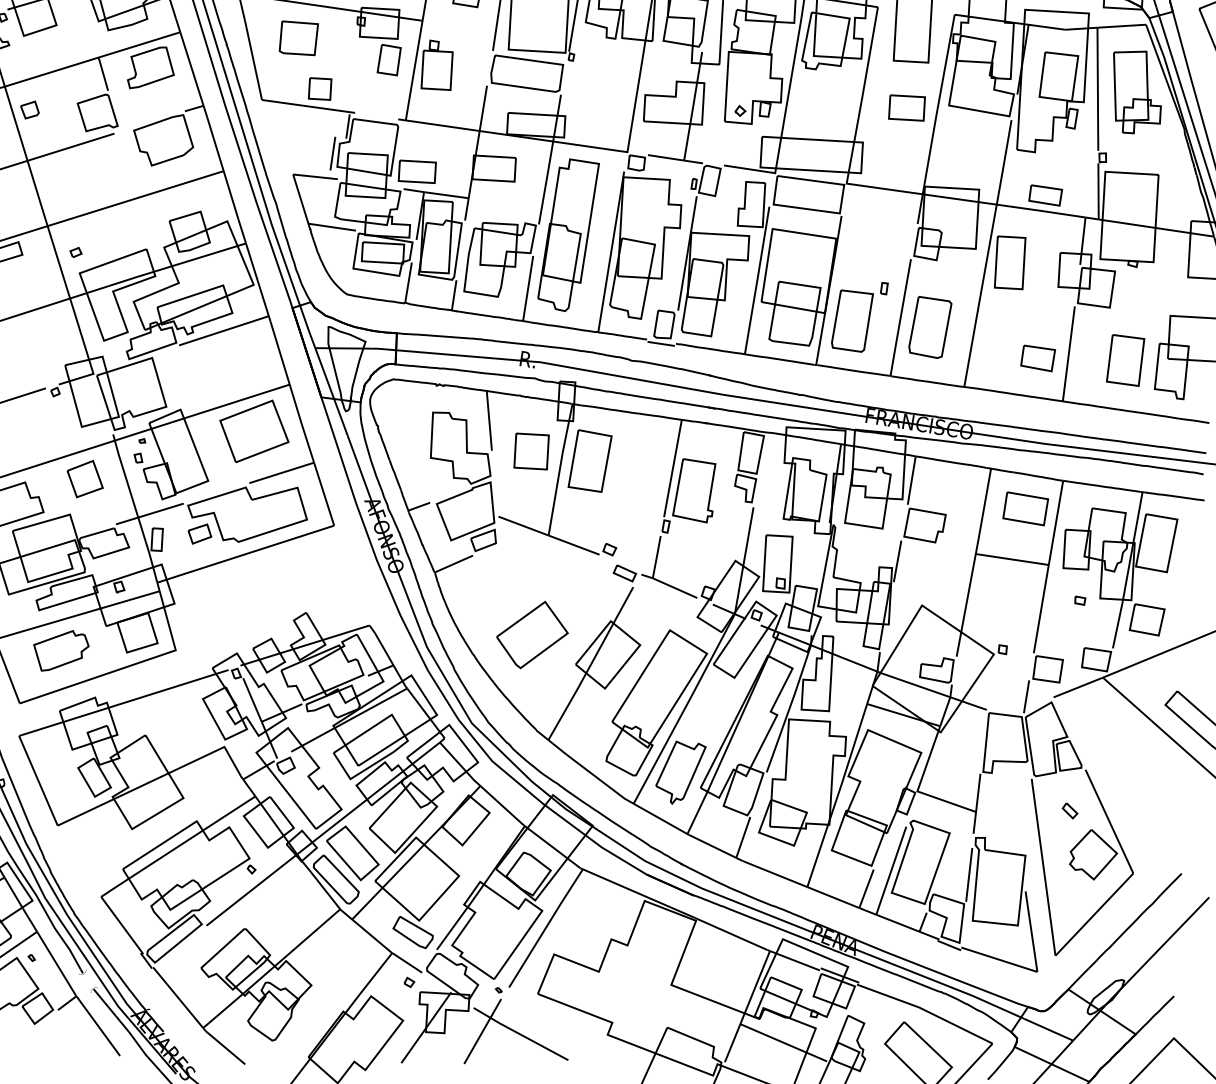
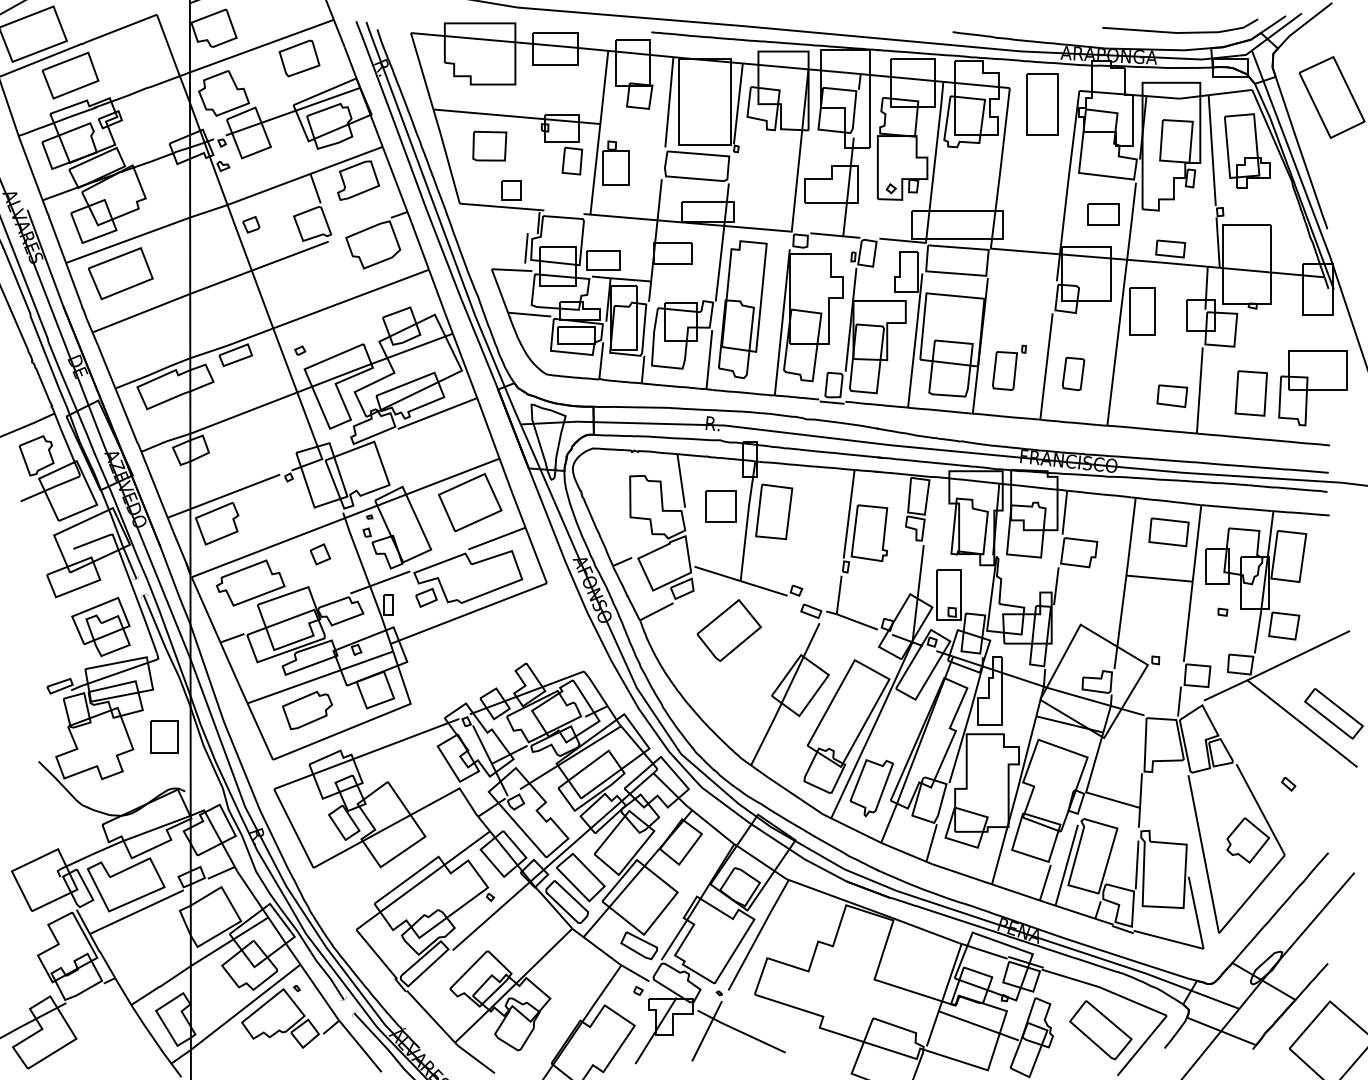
part: (907, 108) -> (1103, 214), moved
part: (859, 316) -> (1009, 367), size x0.7
part: (930, 327) -> (1073, 373), size x0.6
part: (85, 479) -> (320, 554), size x0.6
part: (532, 634) -> (729, 630), moved
part: (1069, 810) -> (1288, 783), moved

